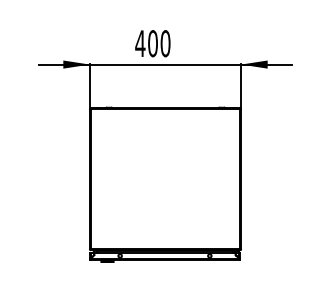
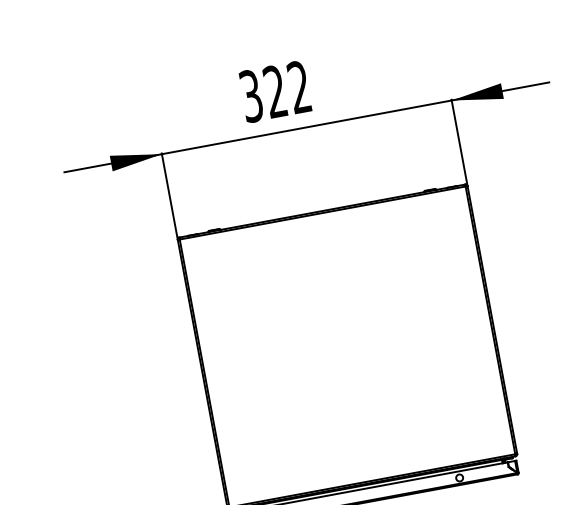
text: (152, 43) -> (274, 91), 400 -> 322

